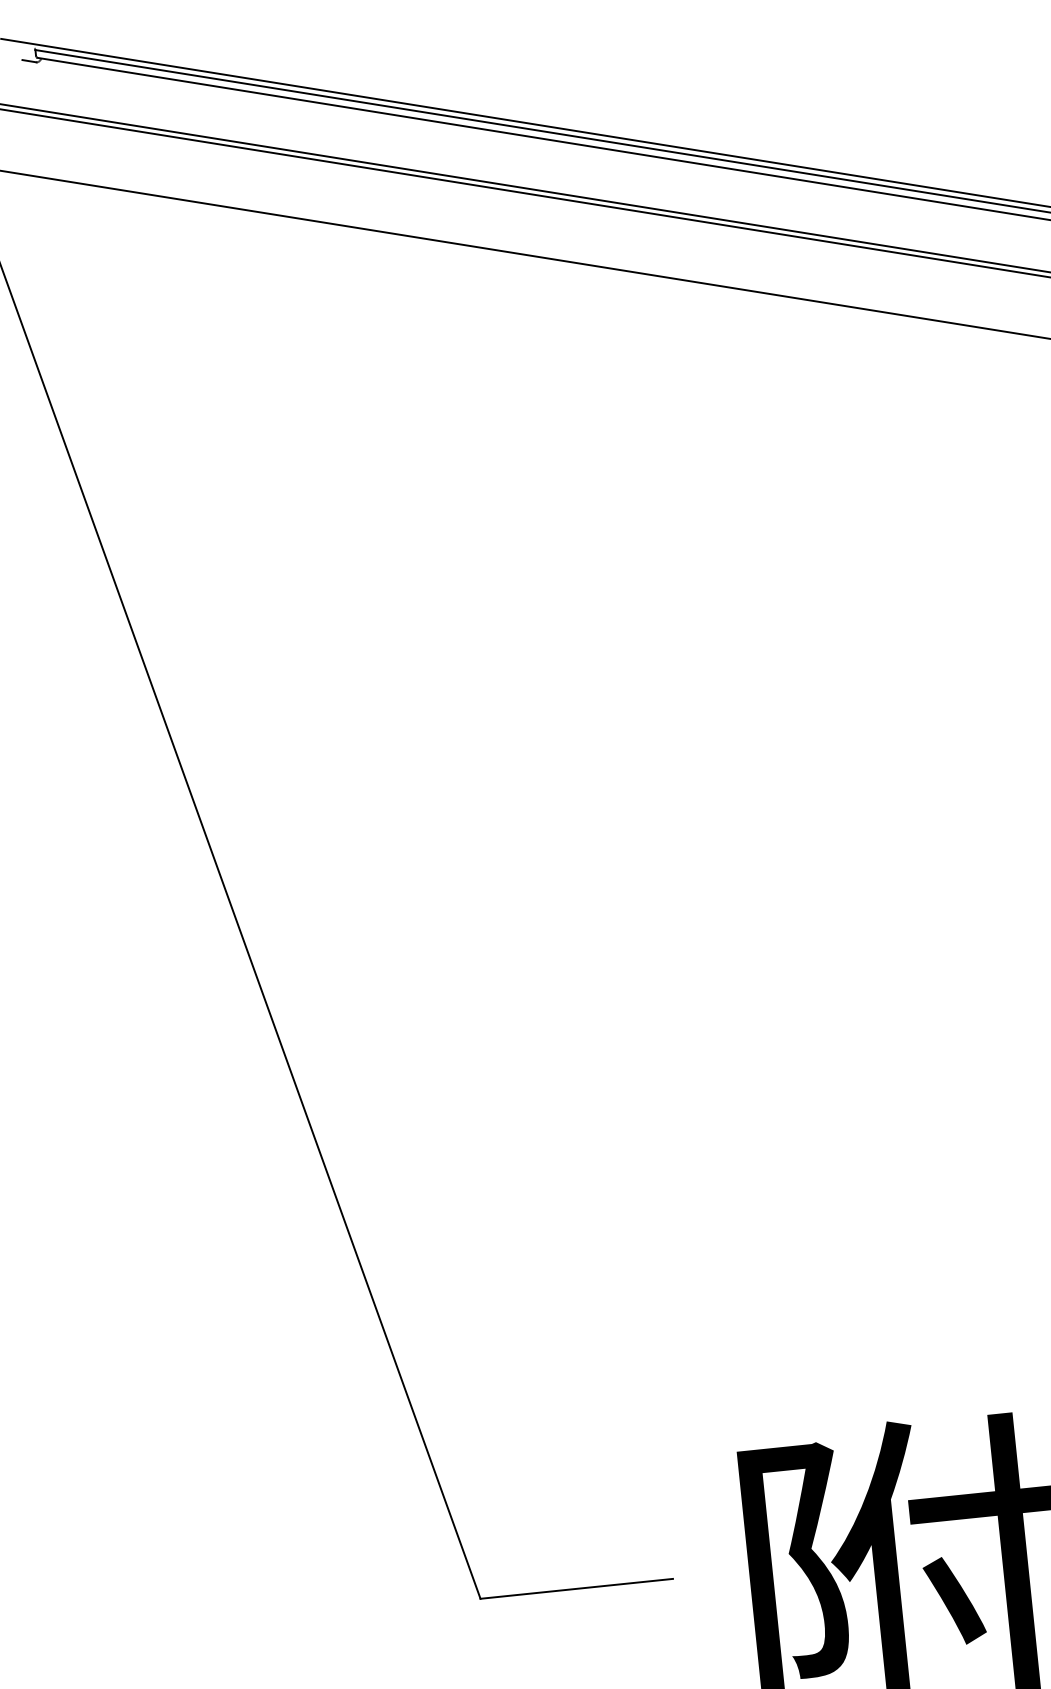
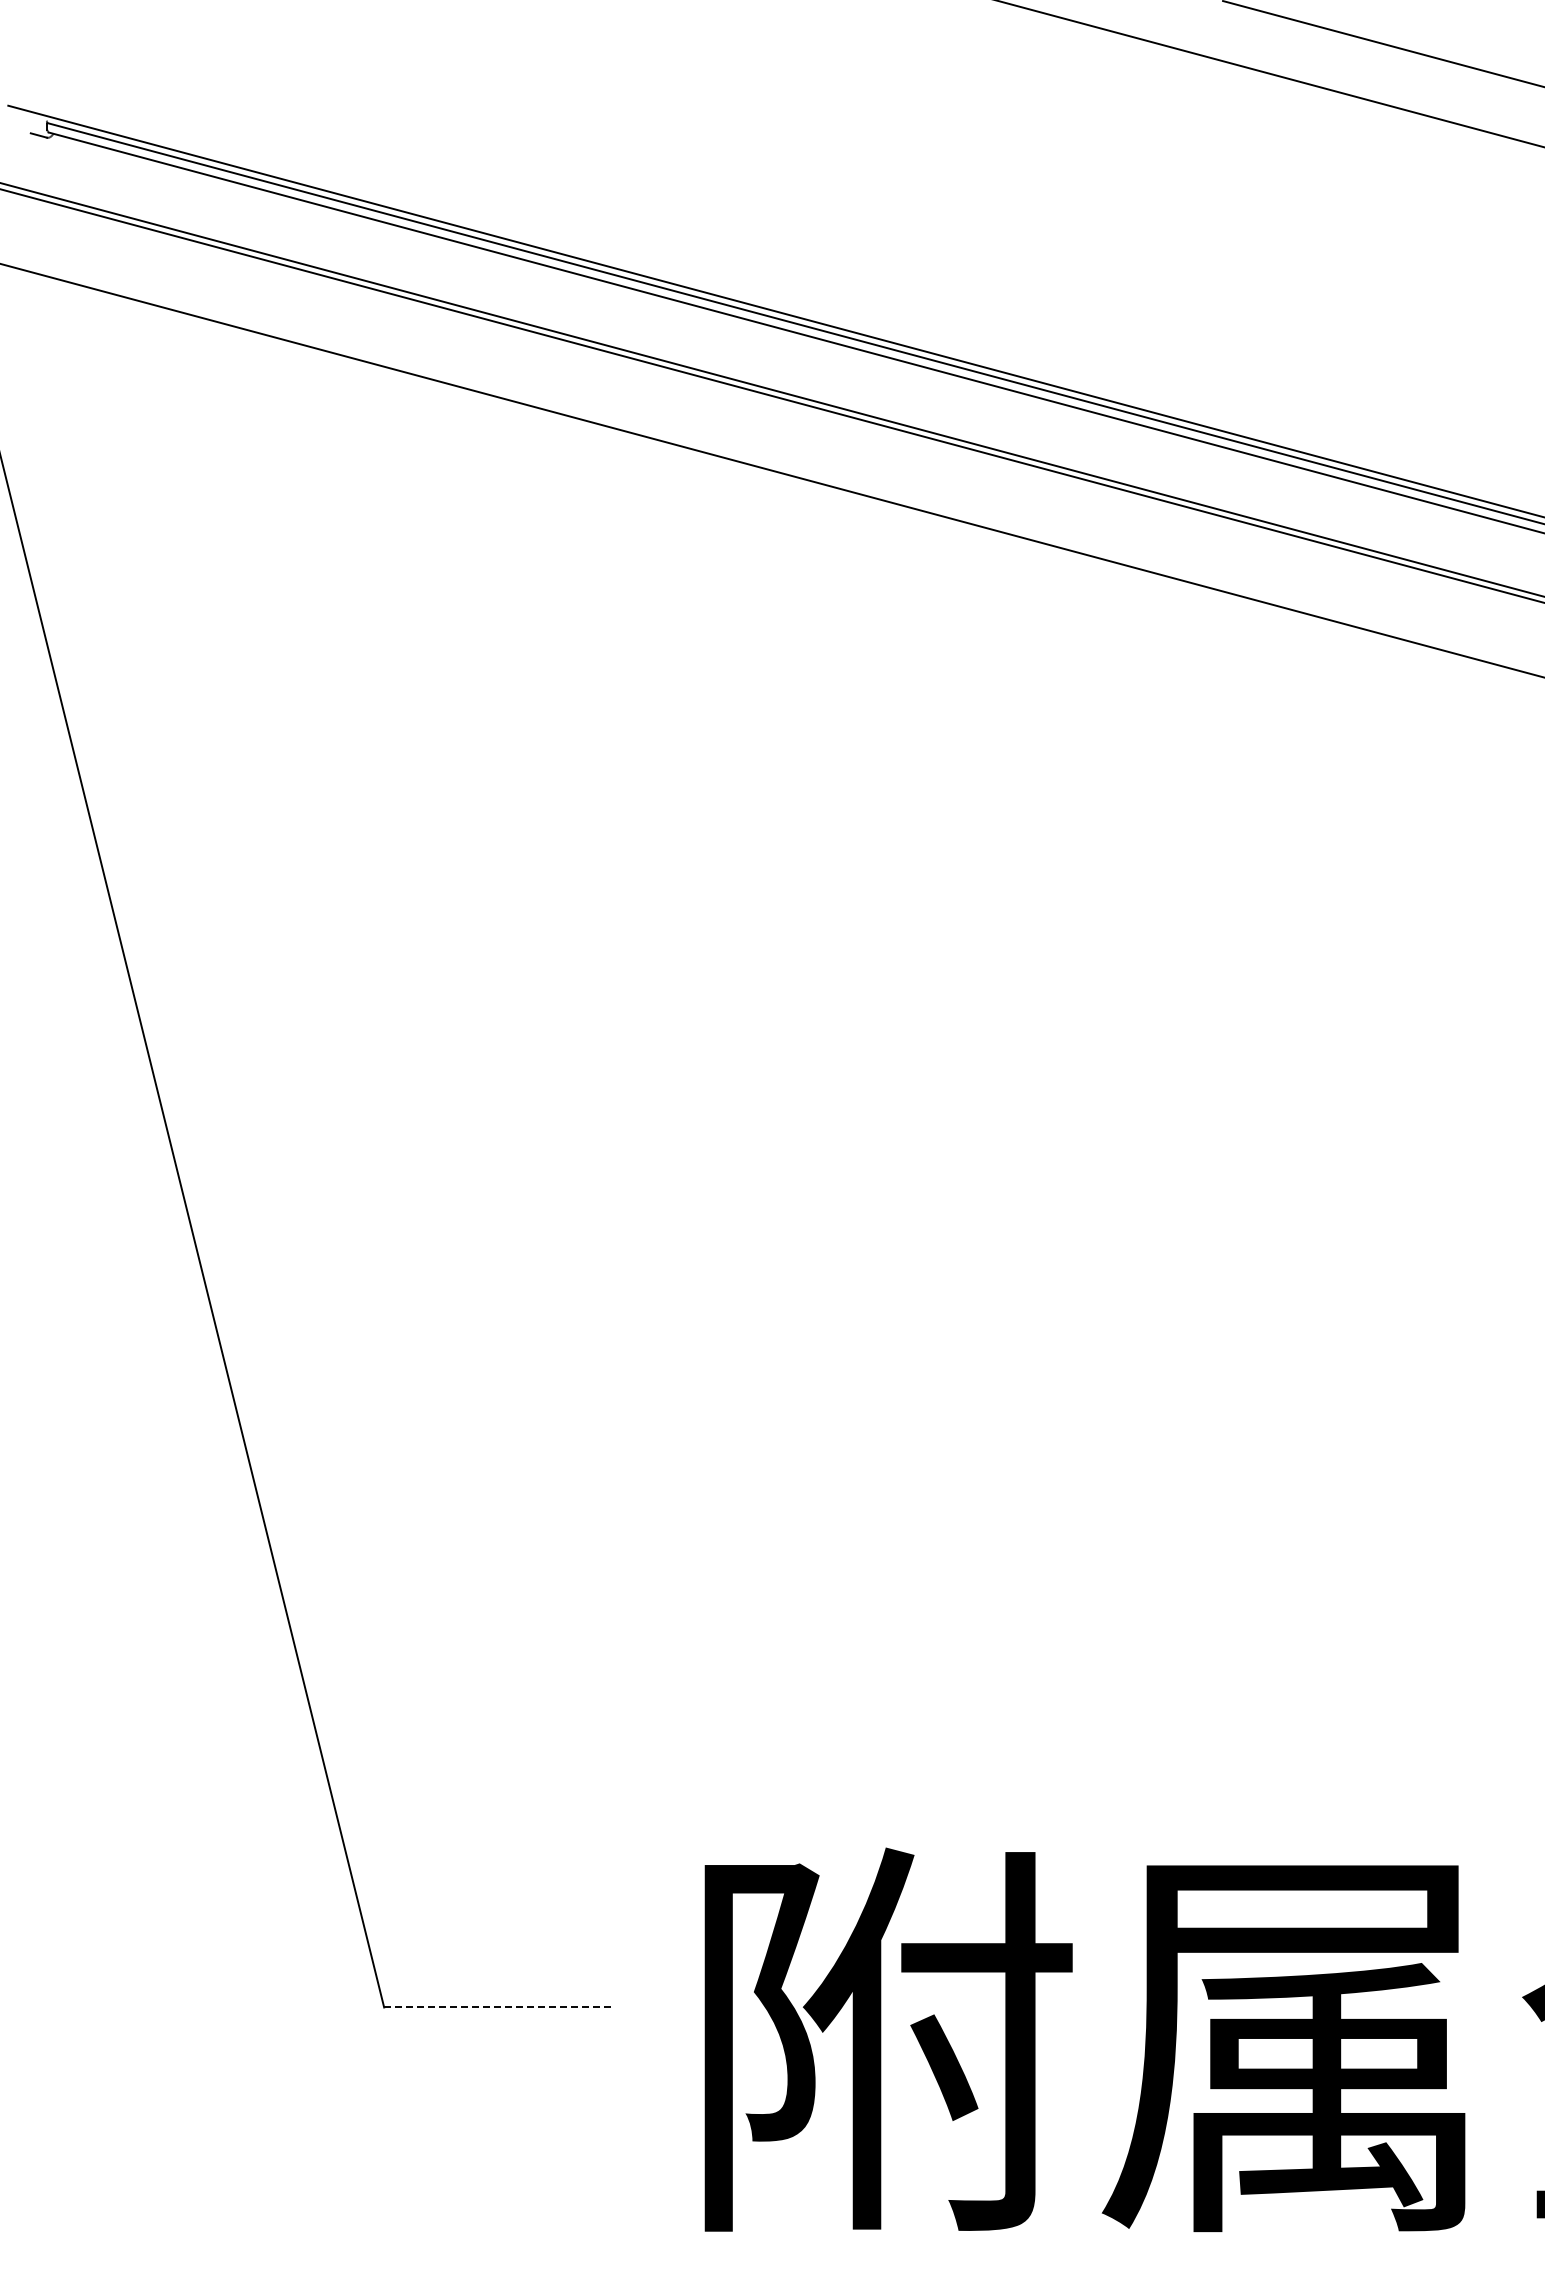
line: (577, 1588) -> (499, 2007), solid -> dashed

